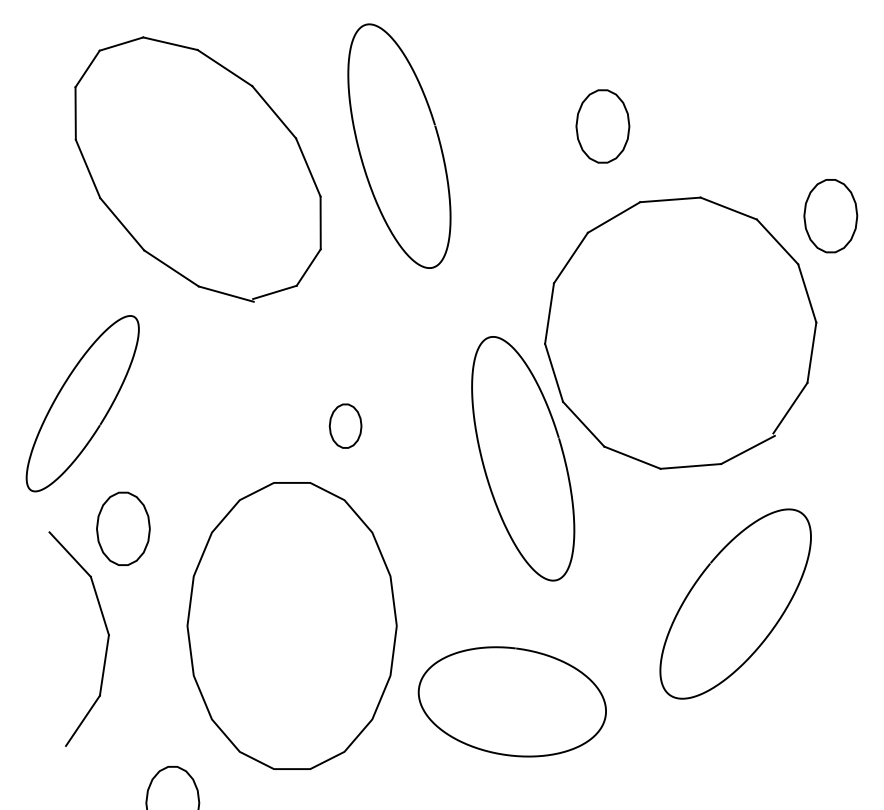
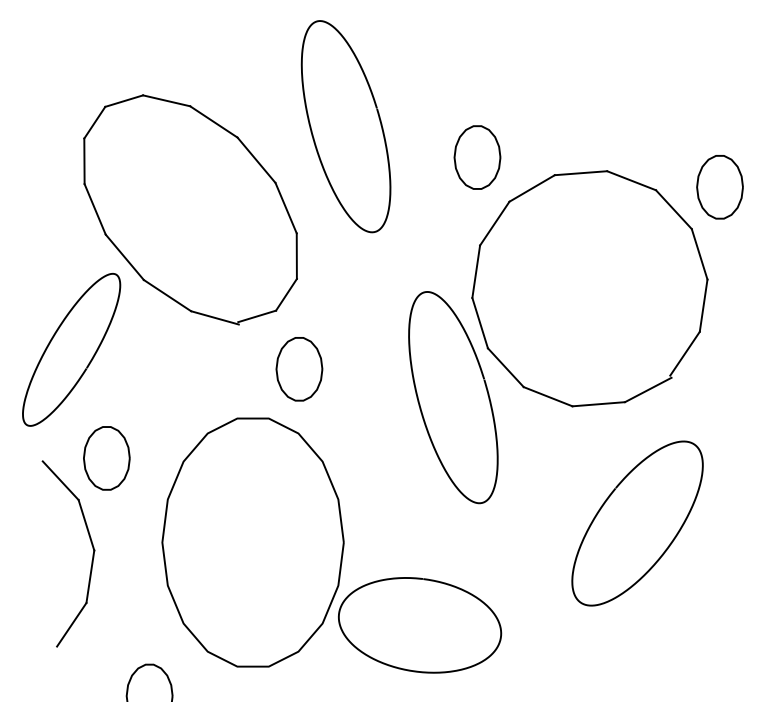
part: (602, 126) -> (477, 157), moved
part: (198, 169) -> (190, 209), moved
part: (345, 426) -> (299, 369), size x1.67
curve: (509, 753) -> (417, 670), moved

